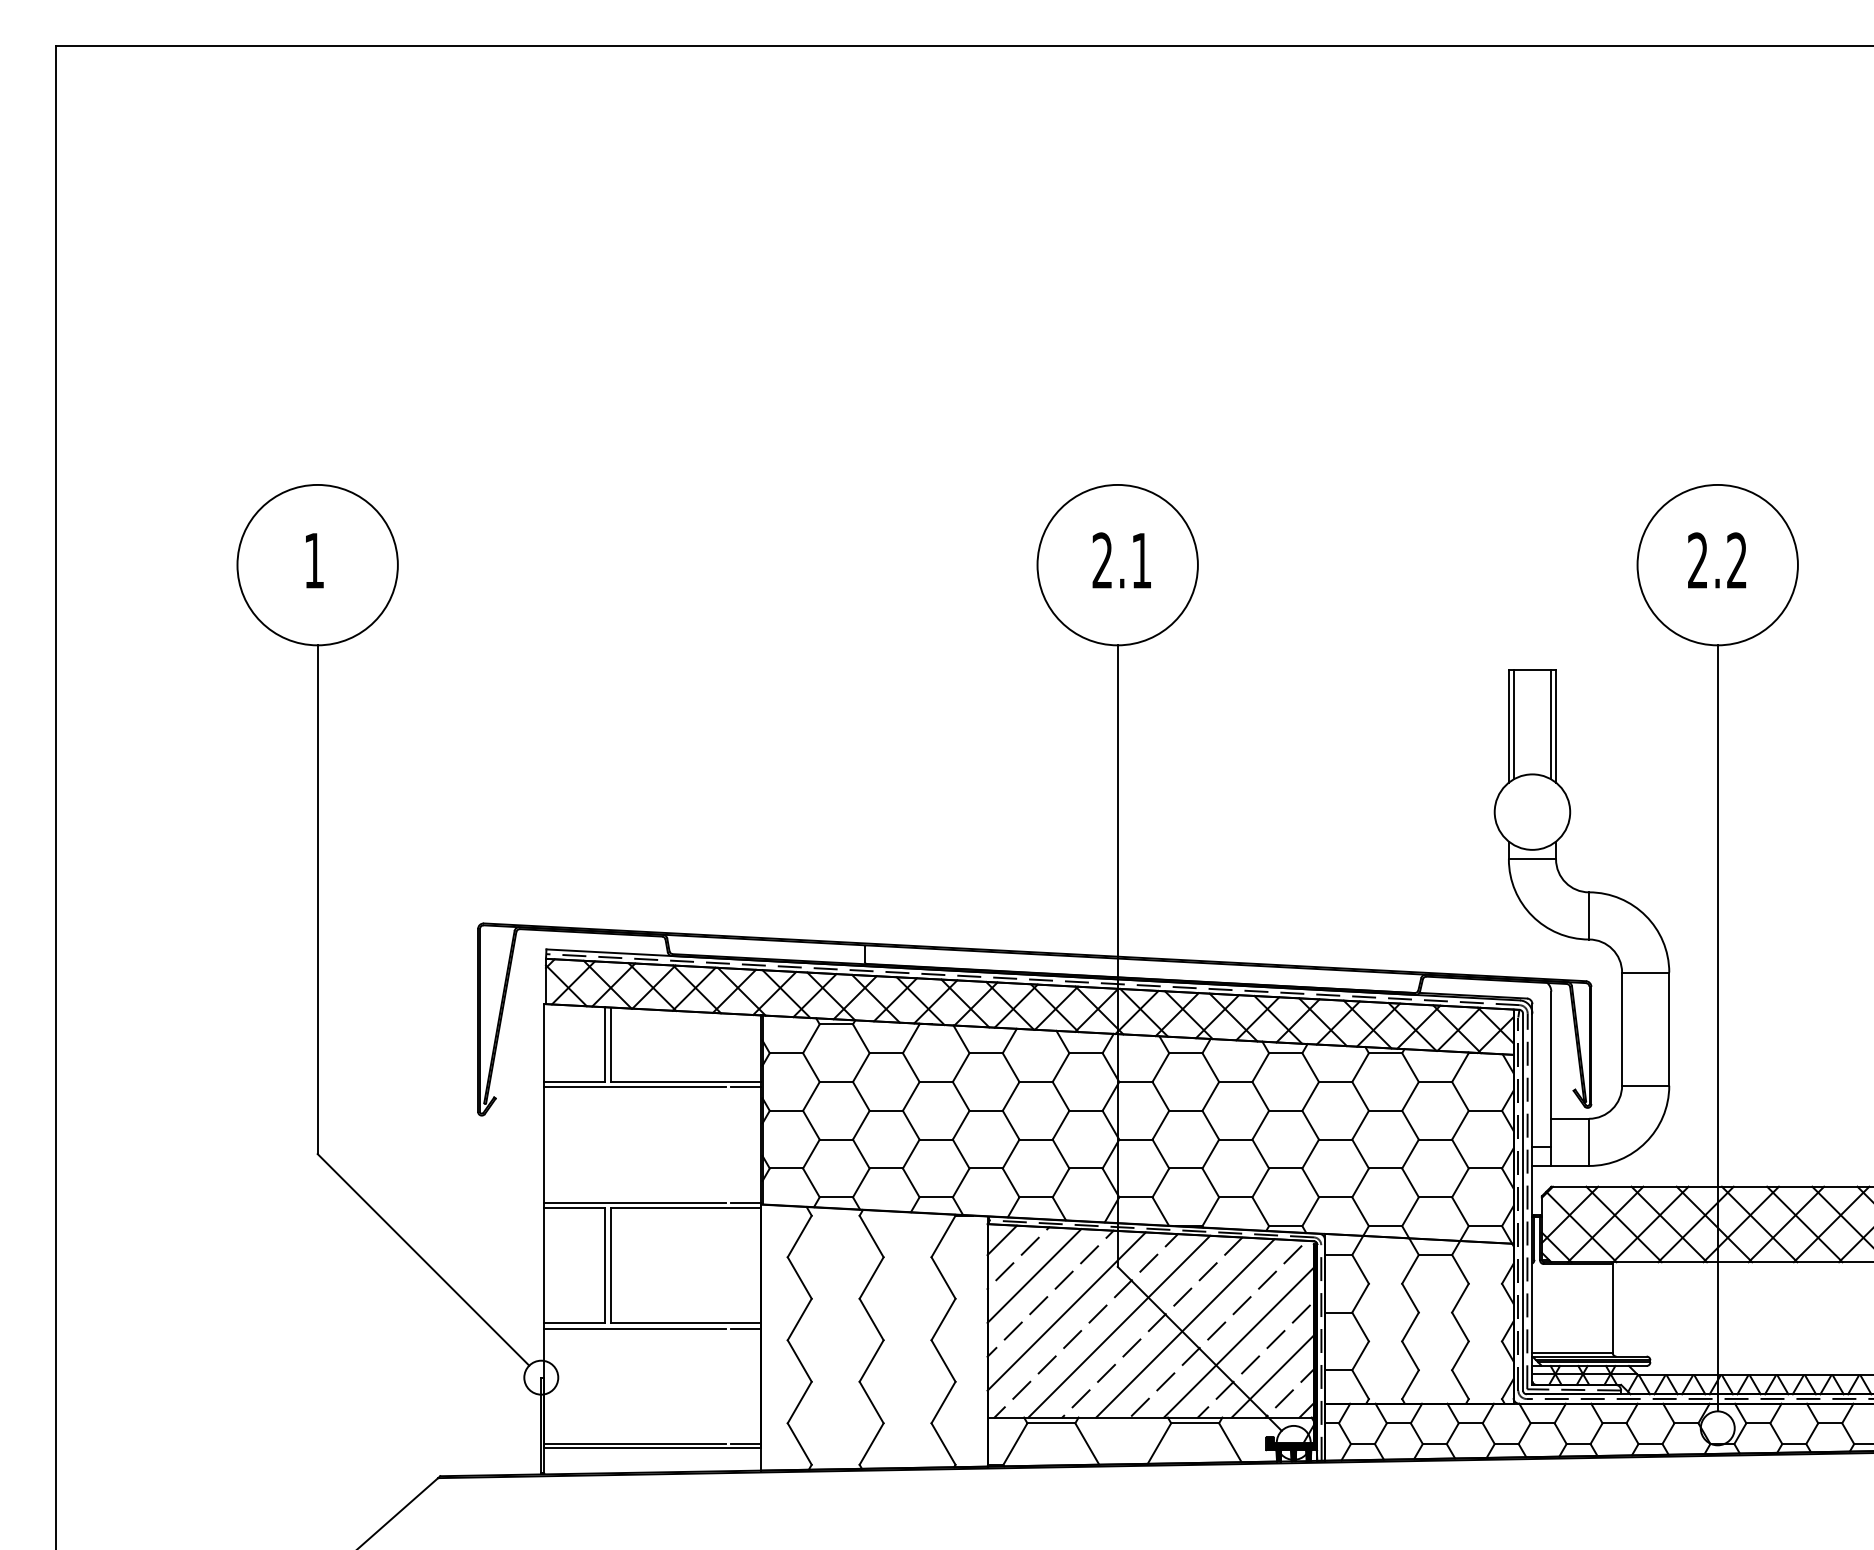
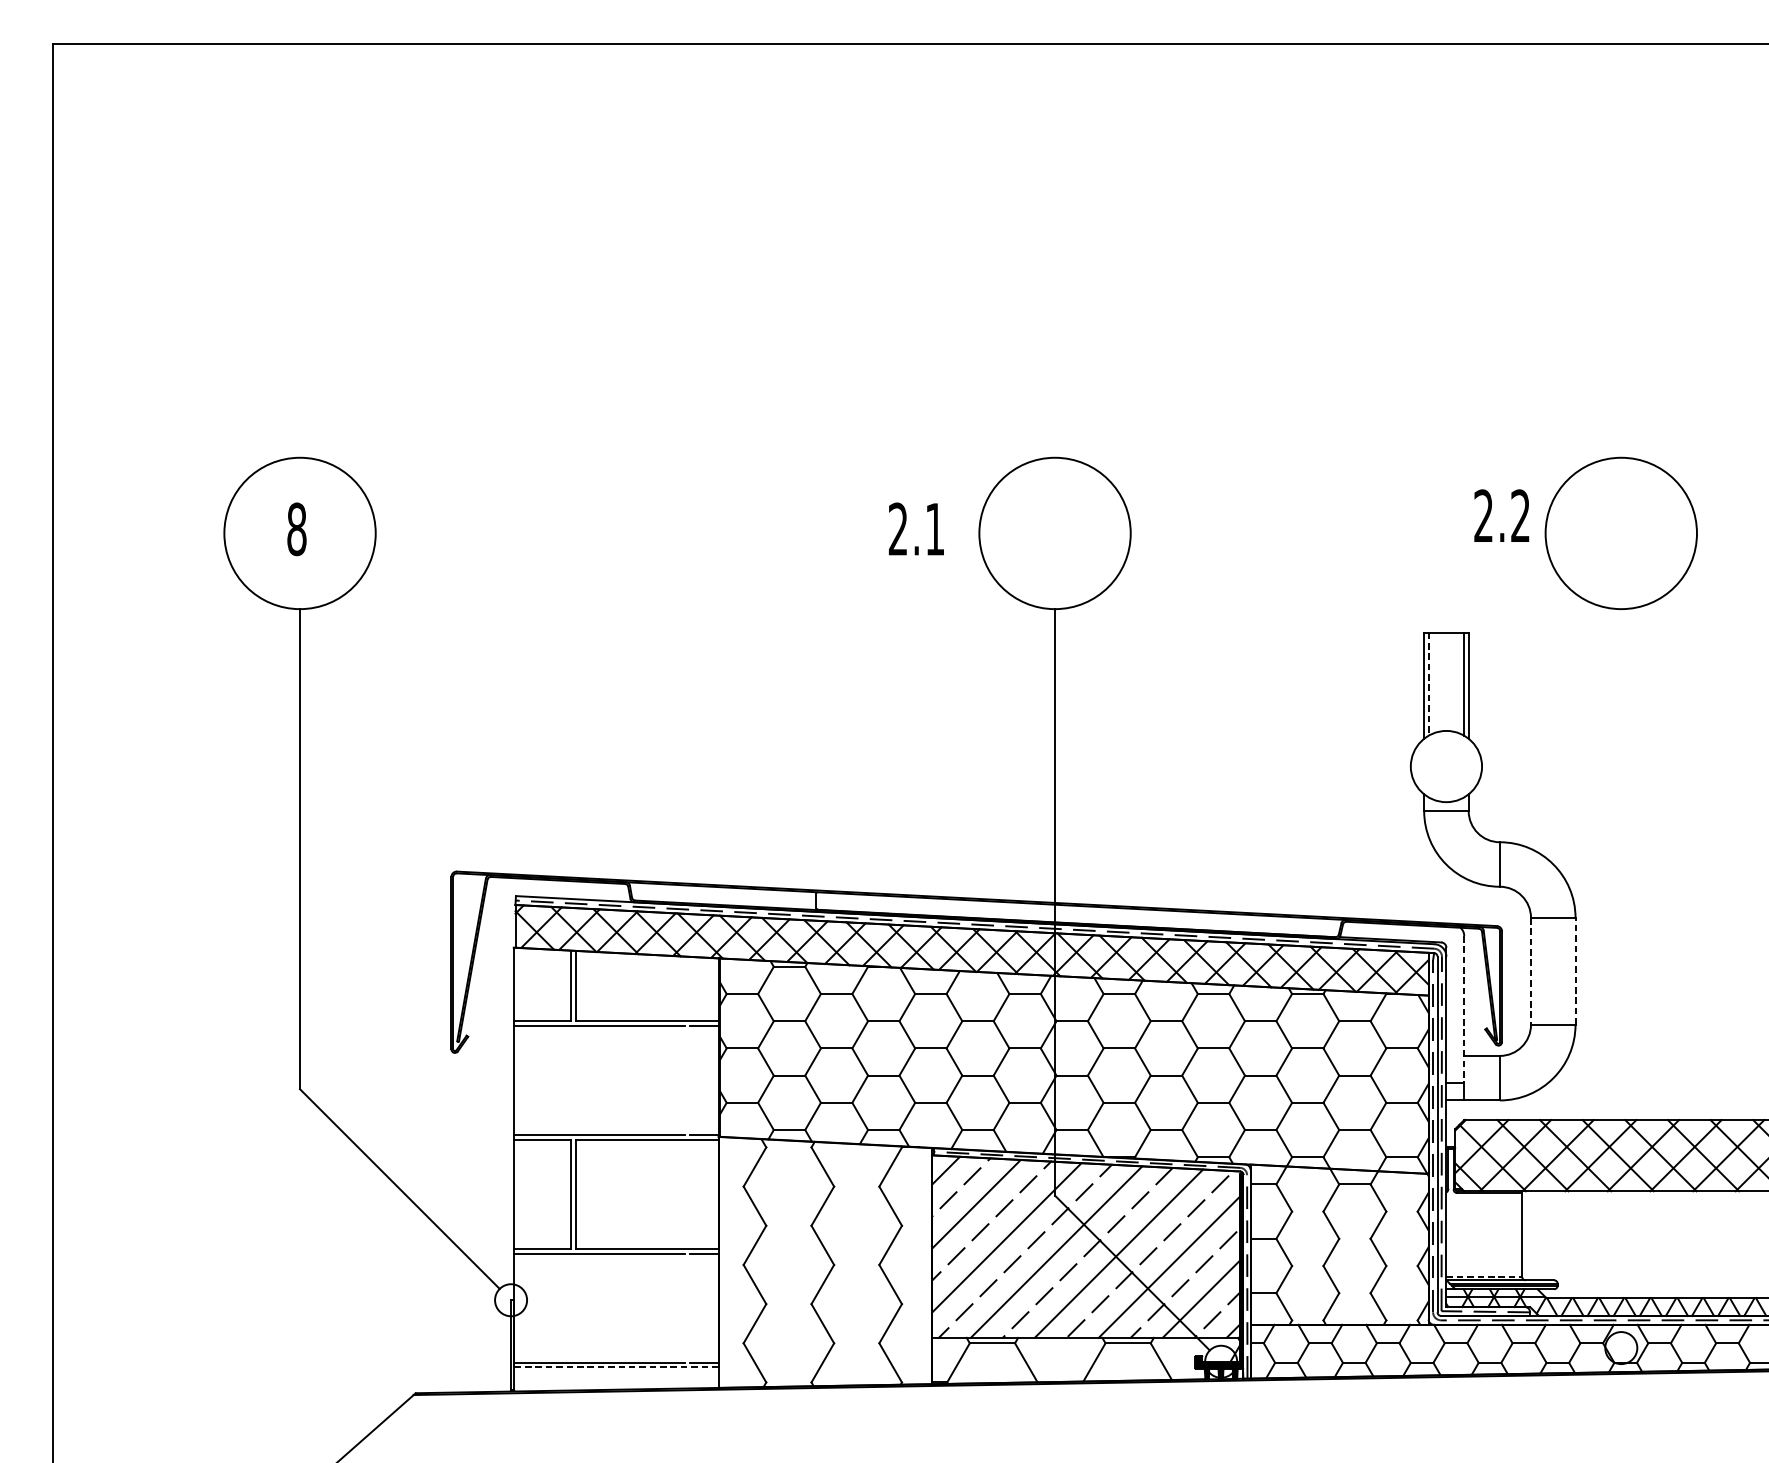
text: (314, 560) -> (297, 529), 1 -> 8
text: (1121, 560) -> (916, 529), moved
text: (1717, 560) -> (1502, 515), moved
line: (1513, 724) -> (1428, 683), solid -> dashed
line: (1717, 1028) -> (1621, 970), removed
line: (1622, 1029) -> (1531, 971), solid -> dashed
line: (1669, 1029) -> (1575, 971), solid -> dashed
line: (1551, 1069) -> (1464, 1009), solid -> dashed
line: (1573, 1352) -> (1485, 1276), solid -> dashed
line: (652, 1448) -> (616, 1367), solid -> dashed

